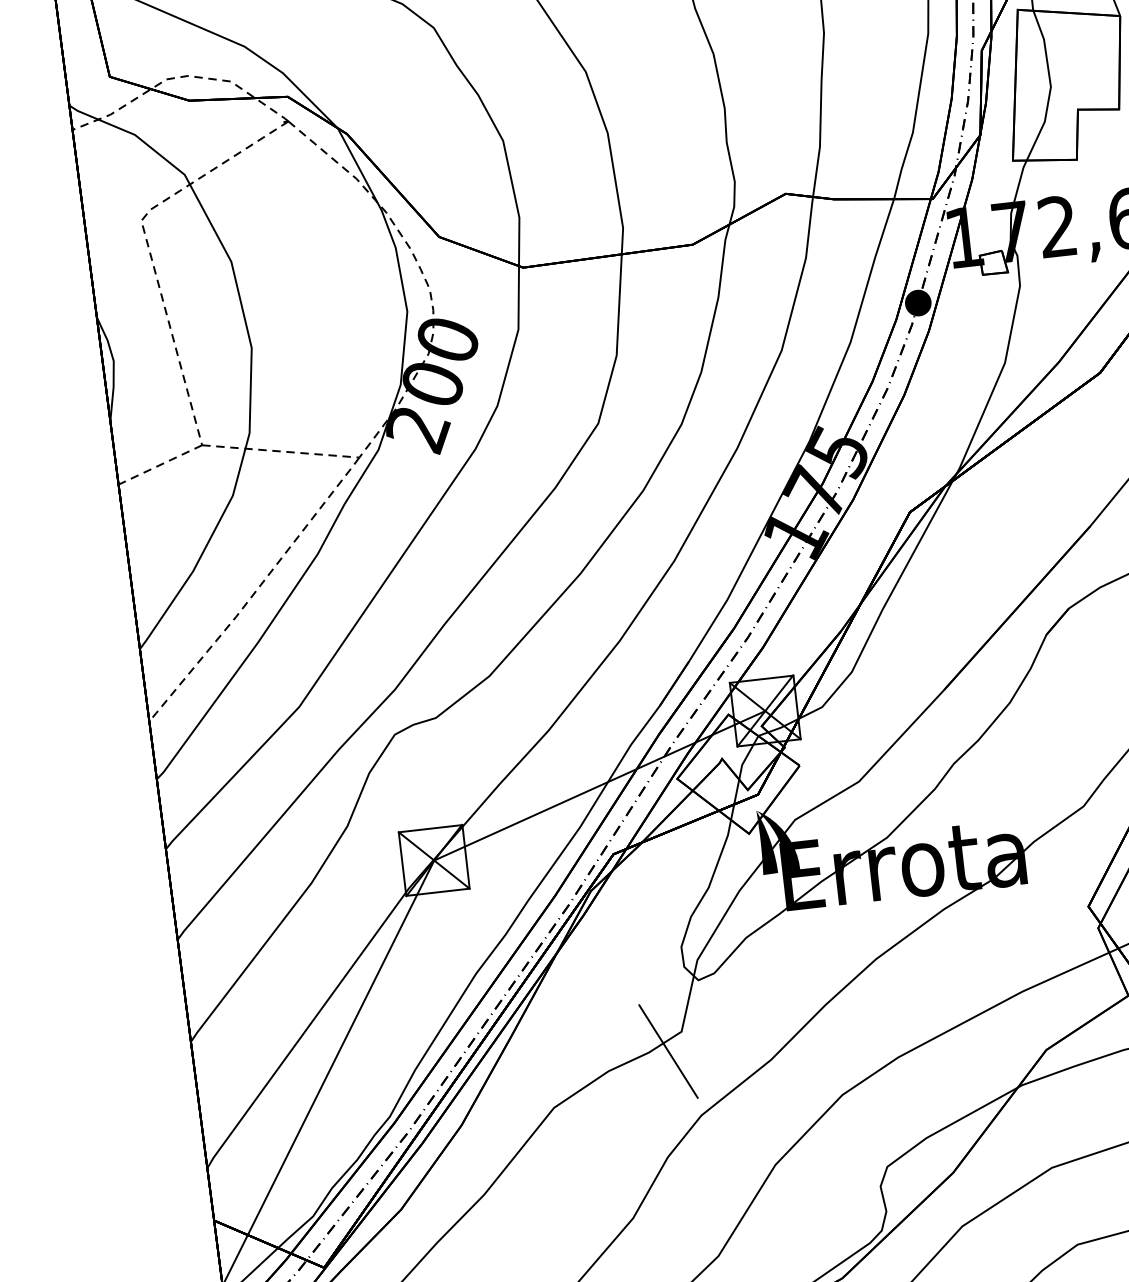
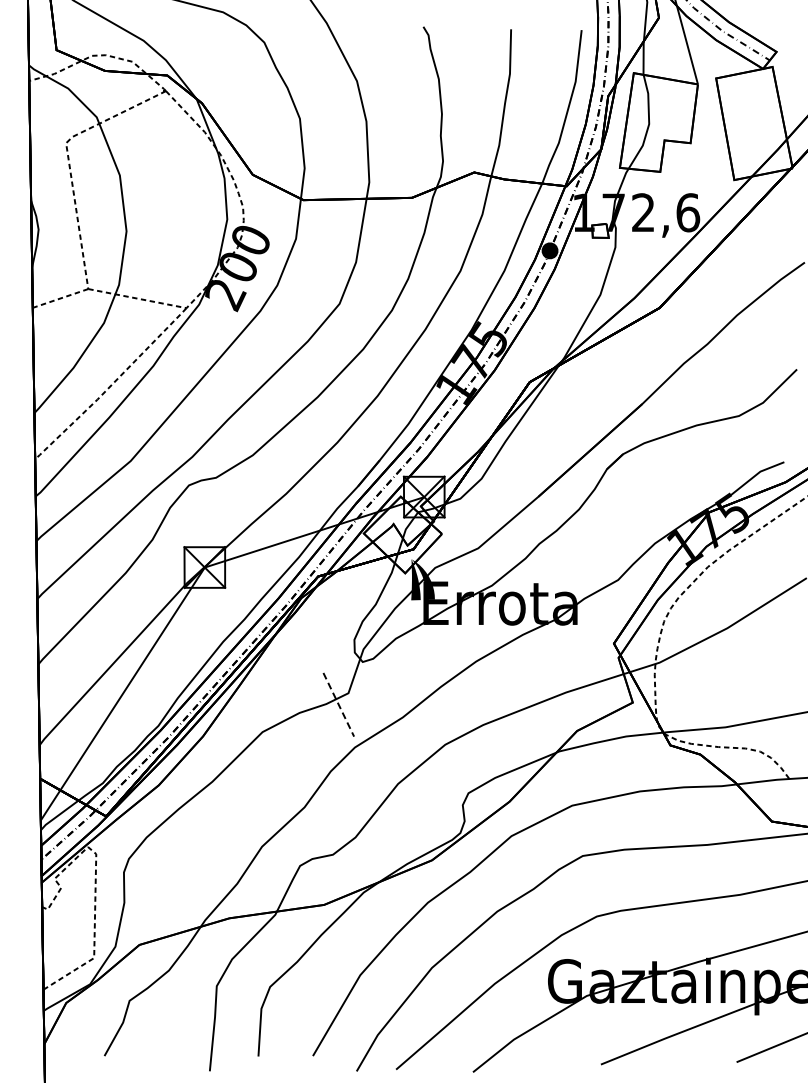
line: (669, 1052) -> (339, 705), solid -> dashed

